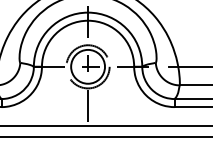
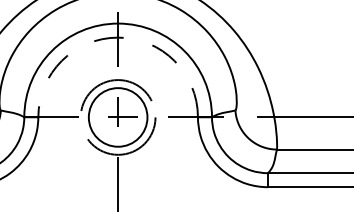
arc: (88, 20) -> (118, 37), solid -> dashed

